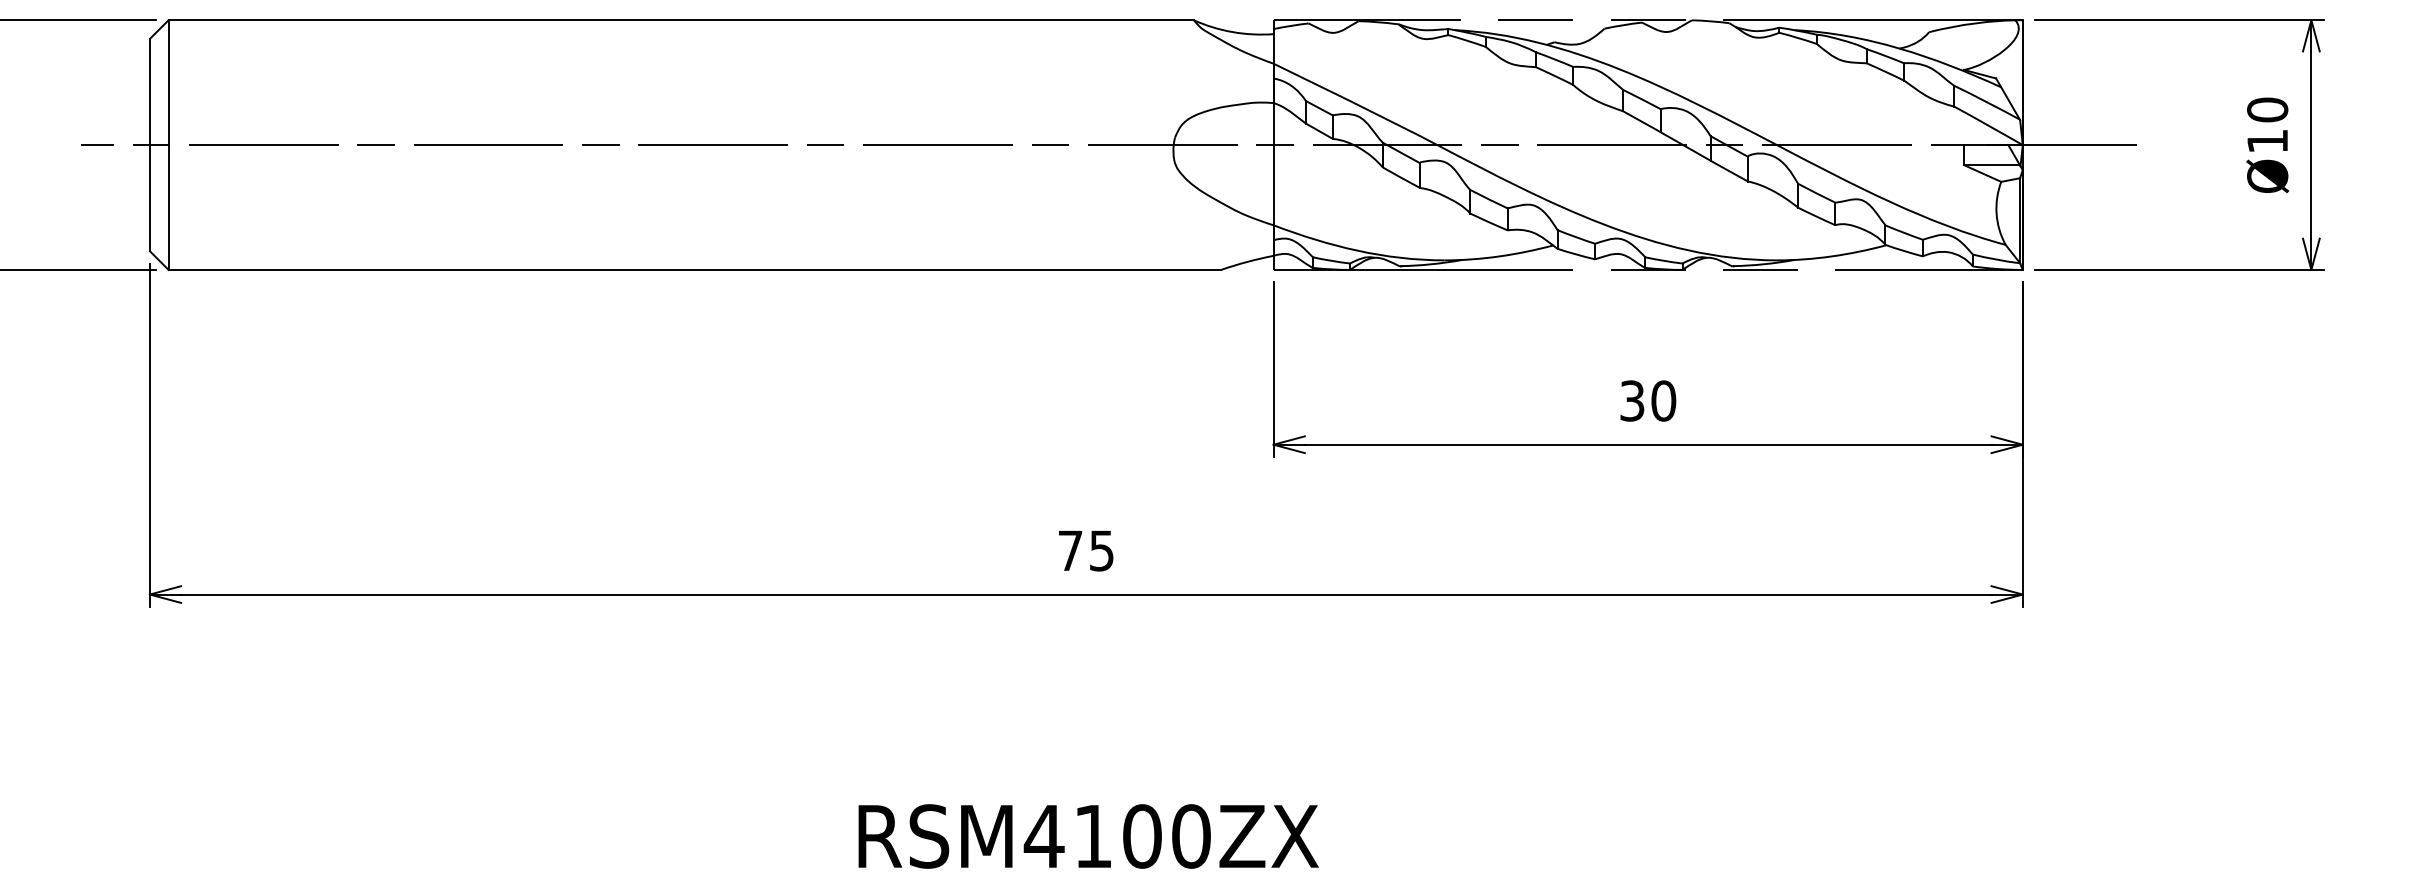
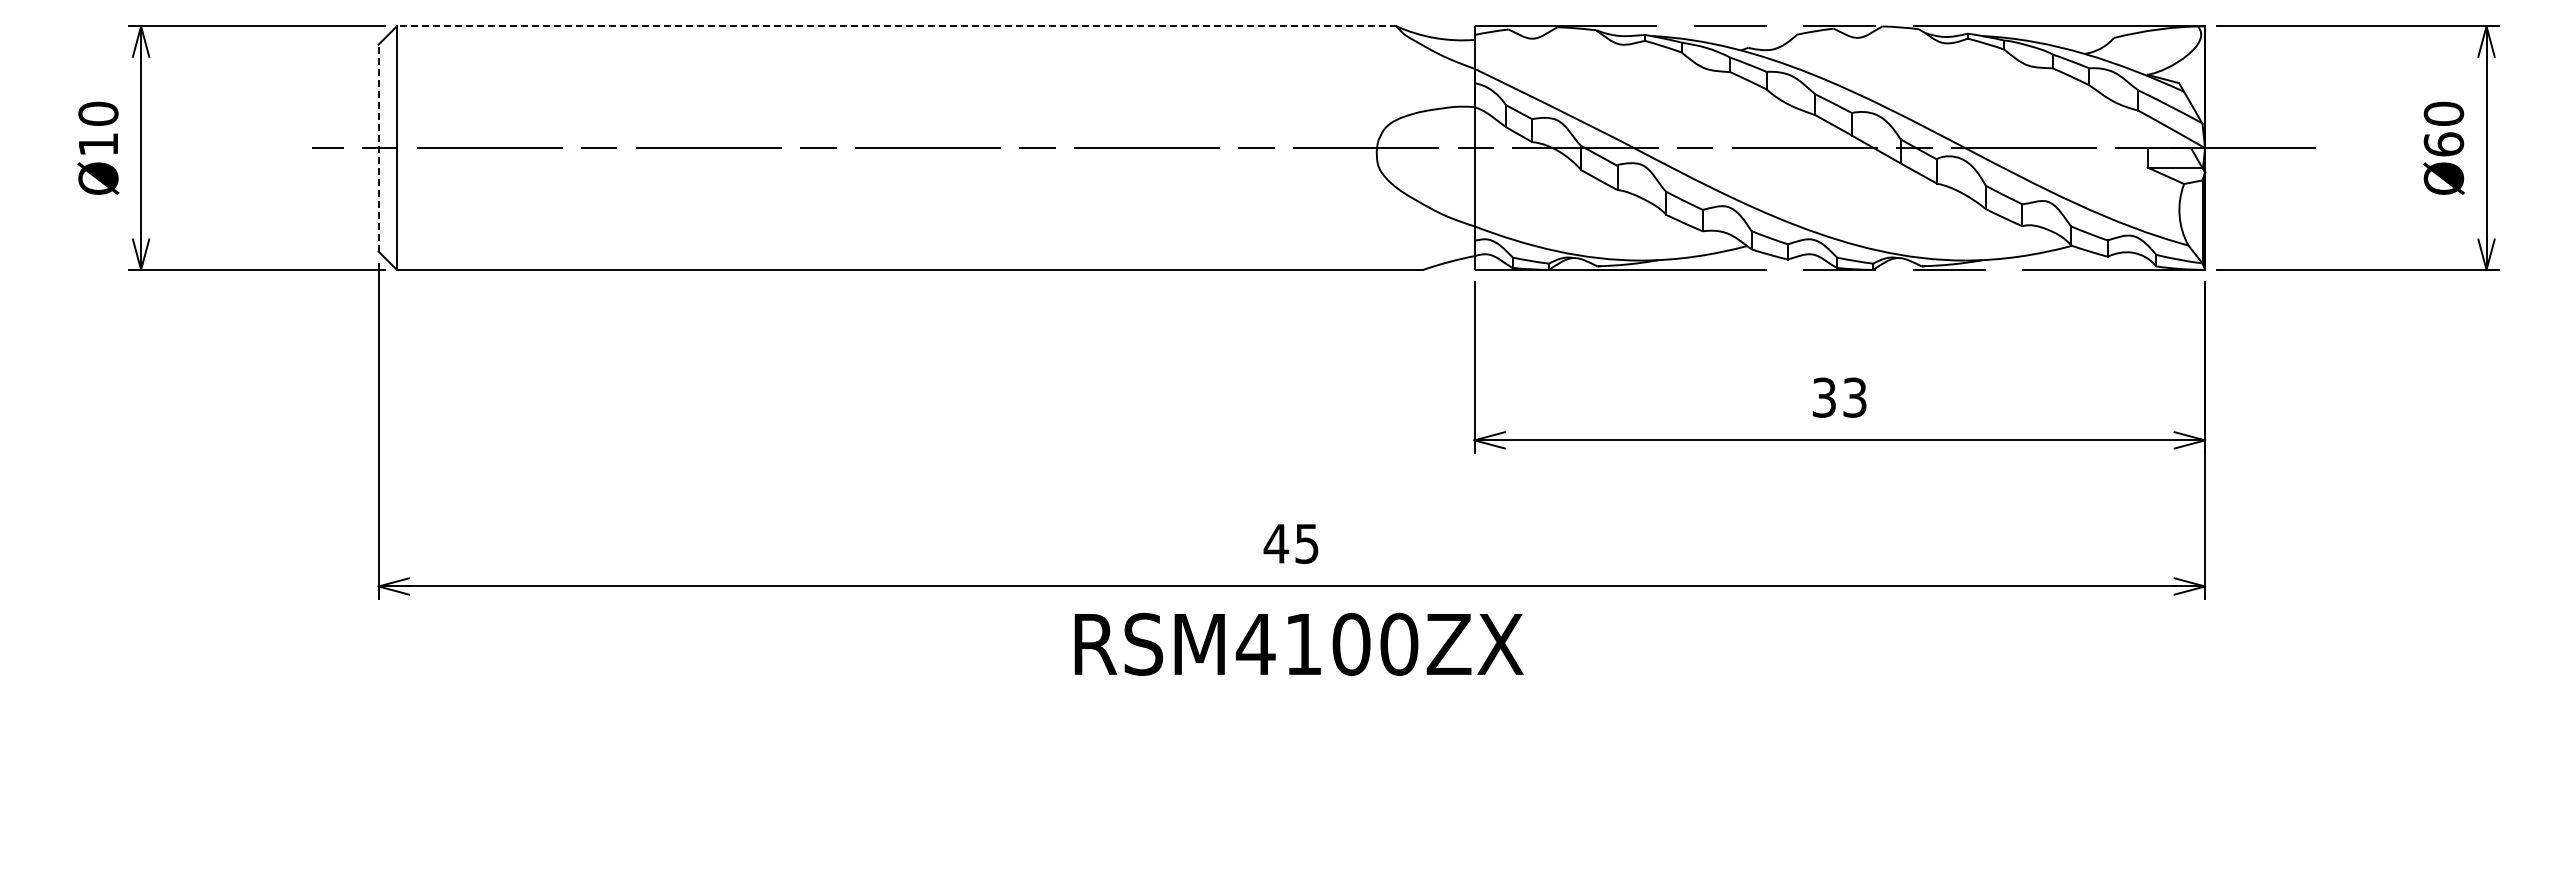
line: (680, 20) -> (896, 26), solid -> dashed
text: (2267, 141) -> (2443, 144), Ø10 -> Ø60
line: (149, 144) -> (378, 147), solid -> dashed
text: (1664, 400) -> (1855, 397), 30 -> 33
text: (1070, 550) -> (1276, 543), 75 -> 45
text: (1088, 835) -> (1298, 643), moved

